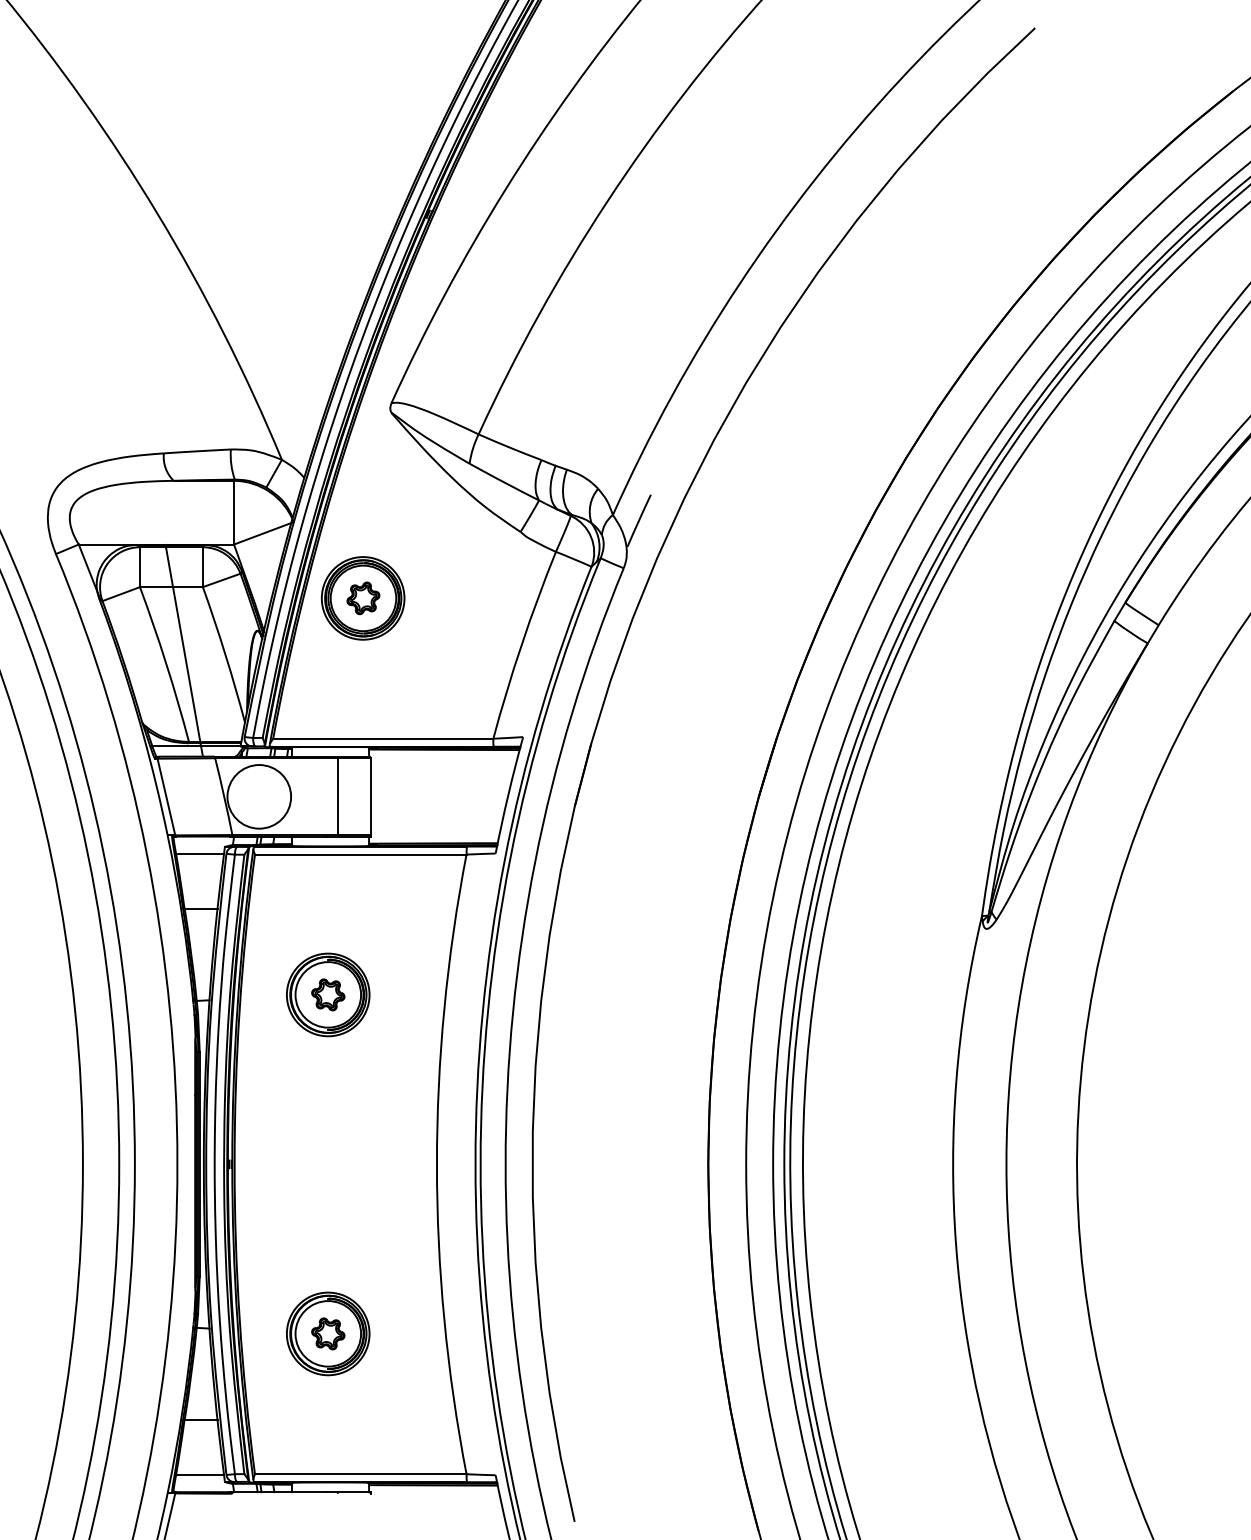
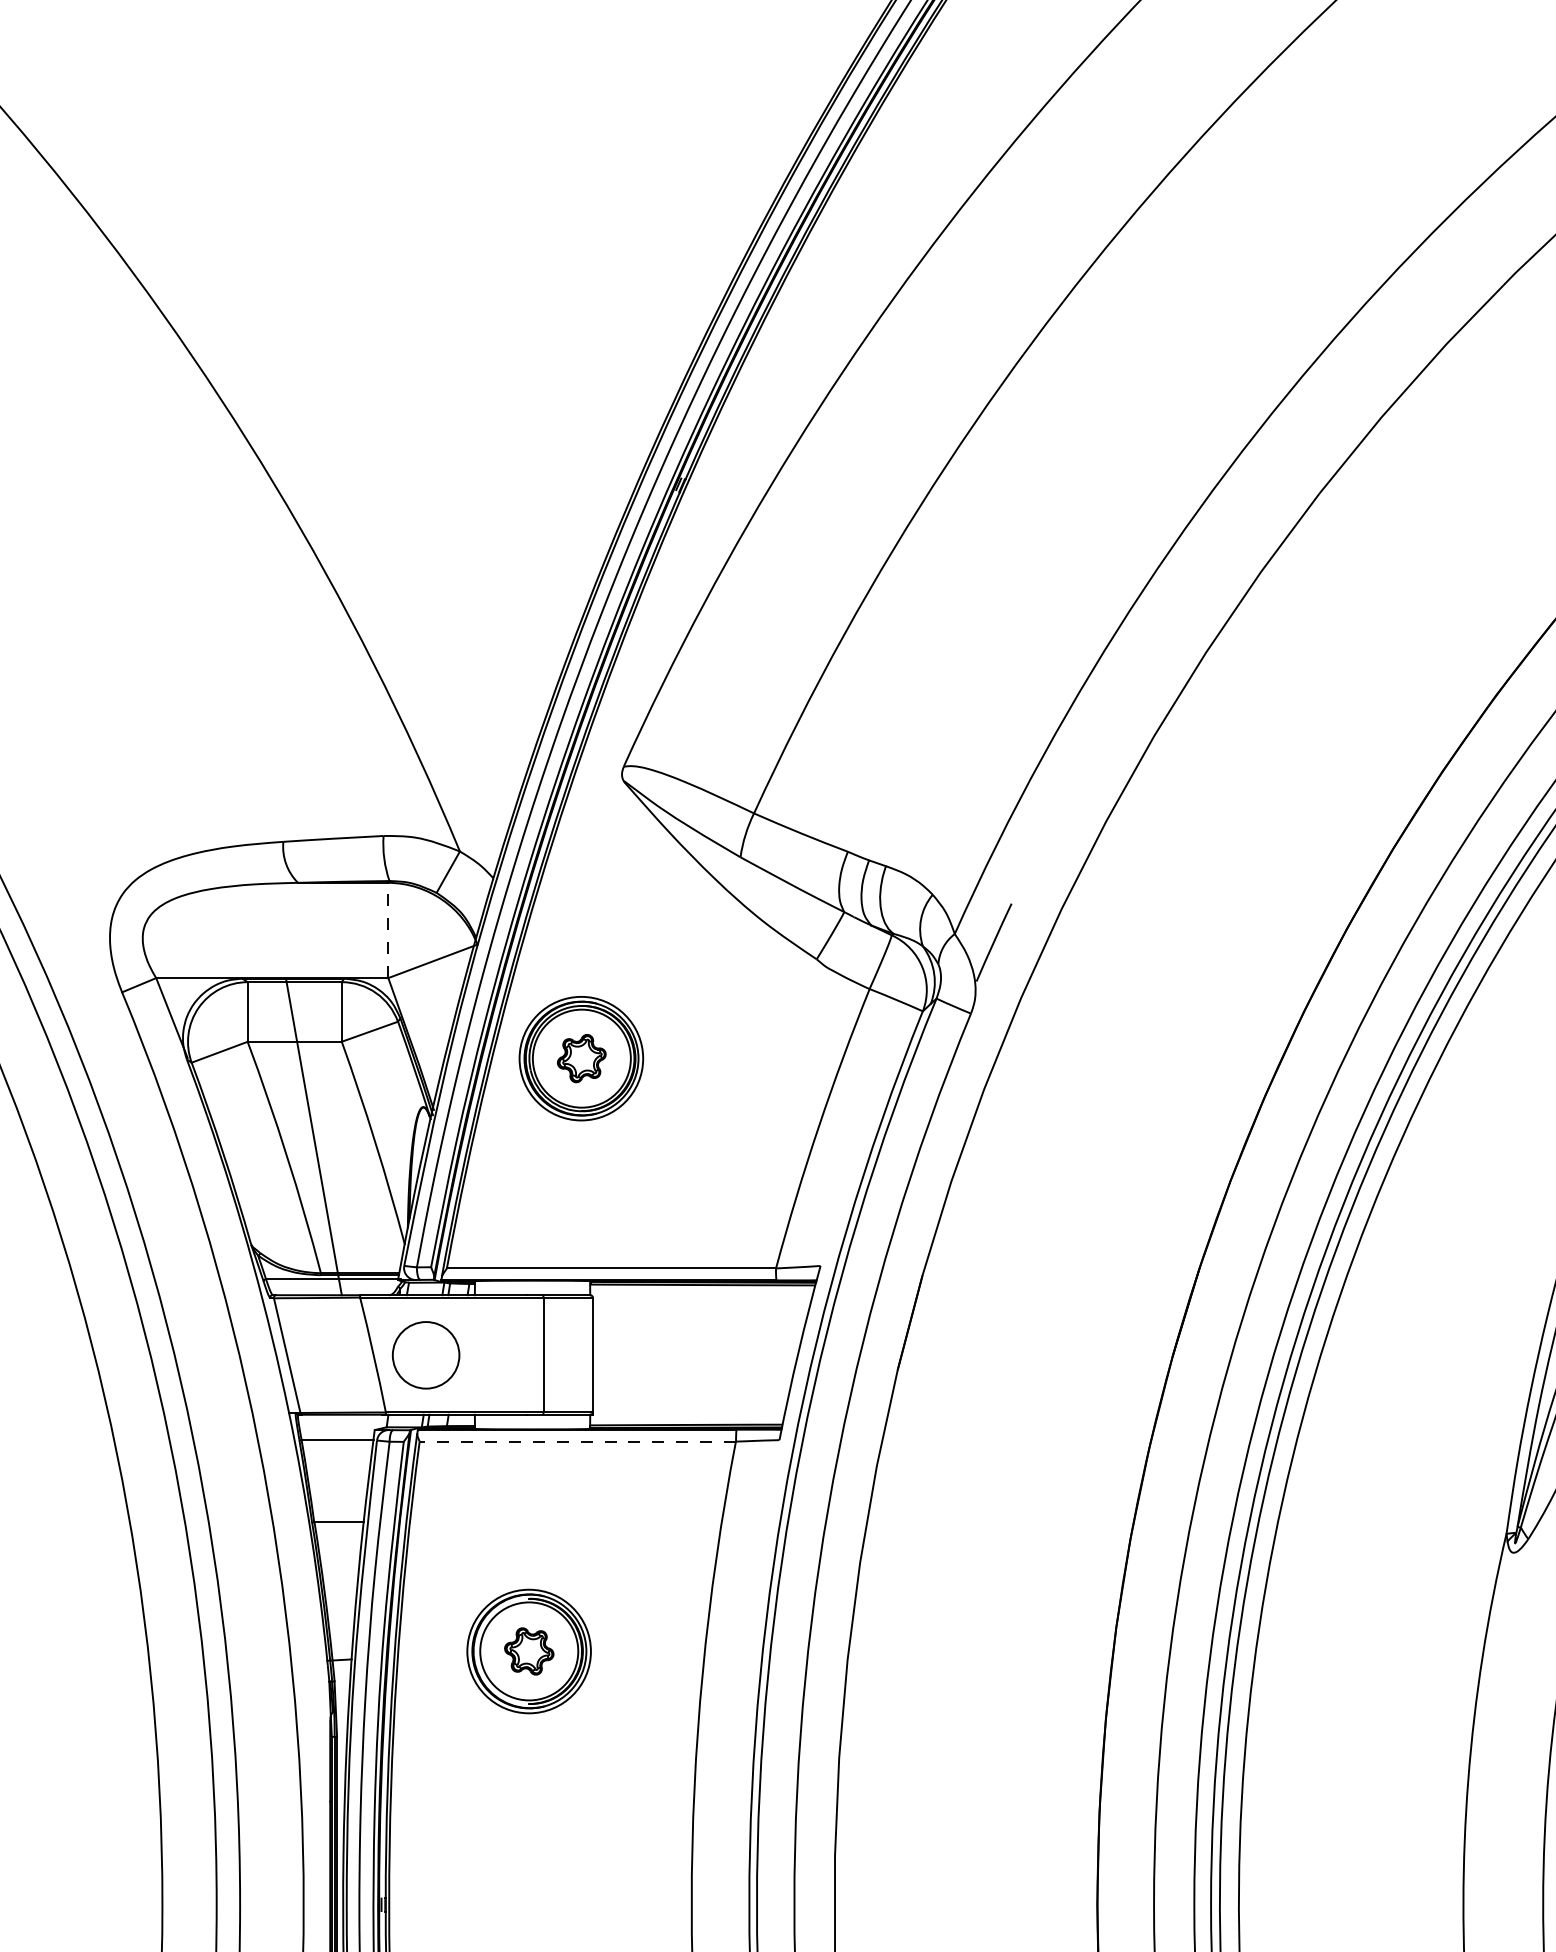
line: (234, 512) -> (389, 930), solid -> dashed
circle: (259, 796) -> (426, 1354), size x0.7
line: (360, 854) -> (577, 1441), solid -> dashed

